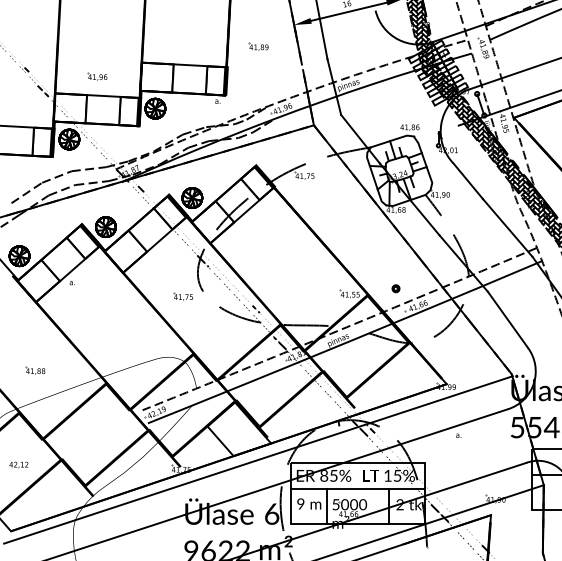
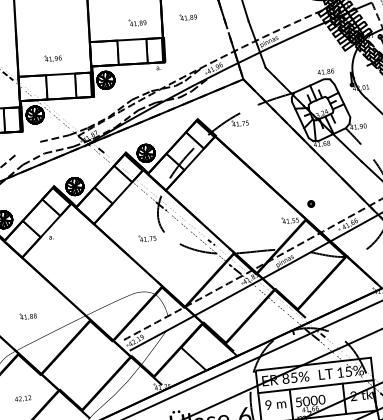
part: (199, 46) -> (137, 22), added
line: (56, 176) -> (27, 147), removed
part: (395, 288) -> (310, 203), moved

